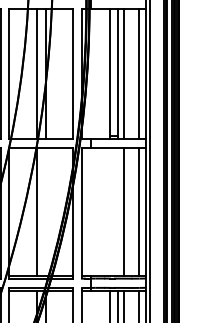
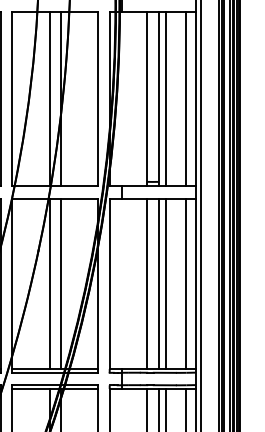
line: (45, 211) -> (60, 282), added
line: (109, 211) -> (146, 282), added
line: (118, 211) -> (158, 282), added

